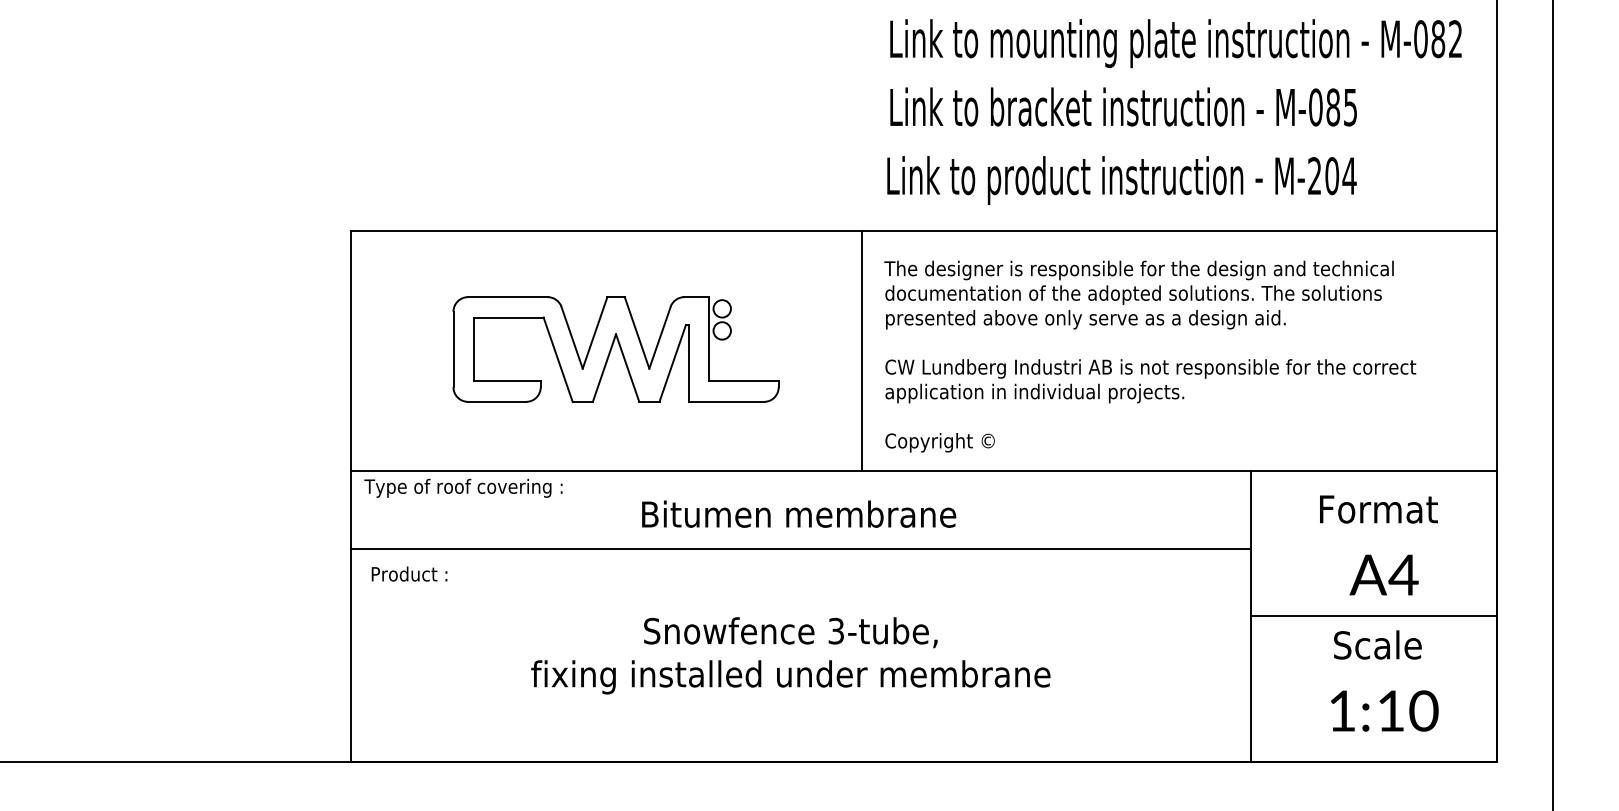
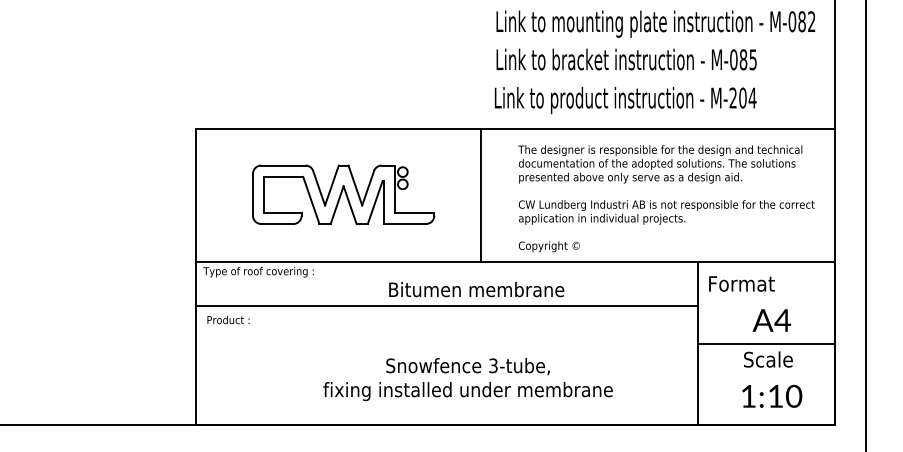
text: (1150, 356) -> (666, 198), moved
text: (1378, 508) -> (741, 283), moved
text: (798, 514) -> (476, 289), moved
text: (789, 655) -> (467, 379), moved

